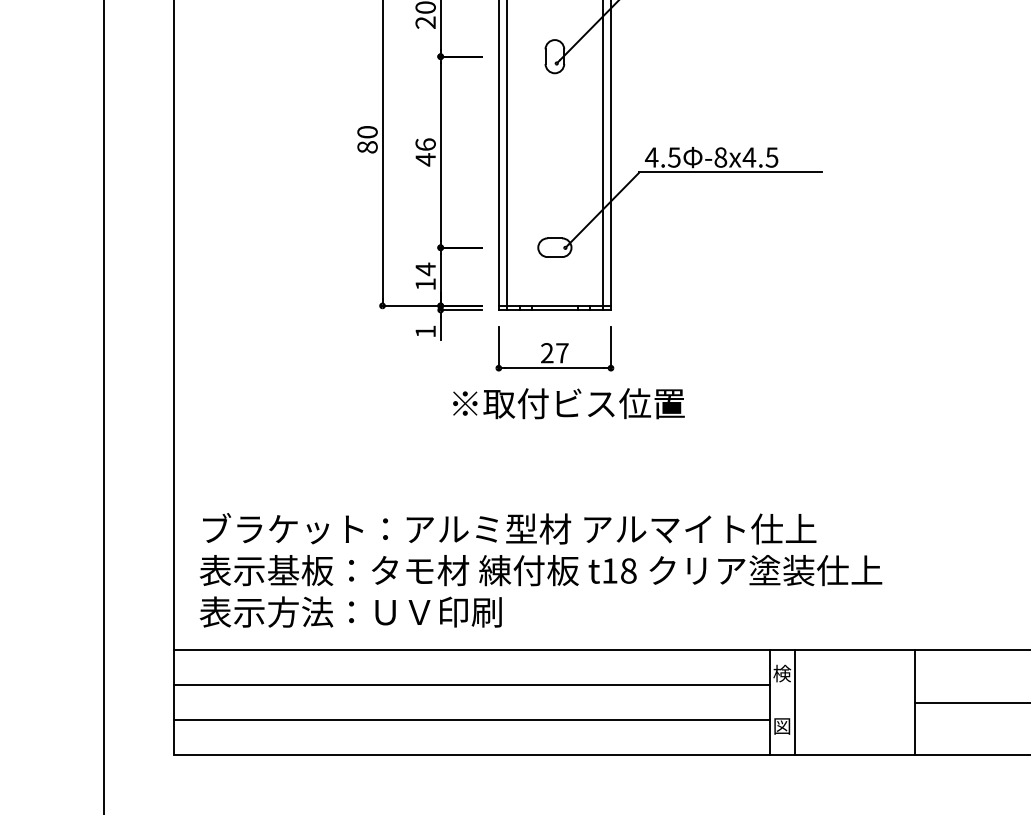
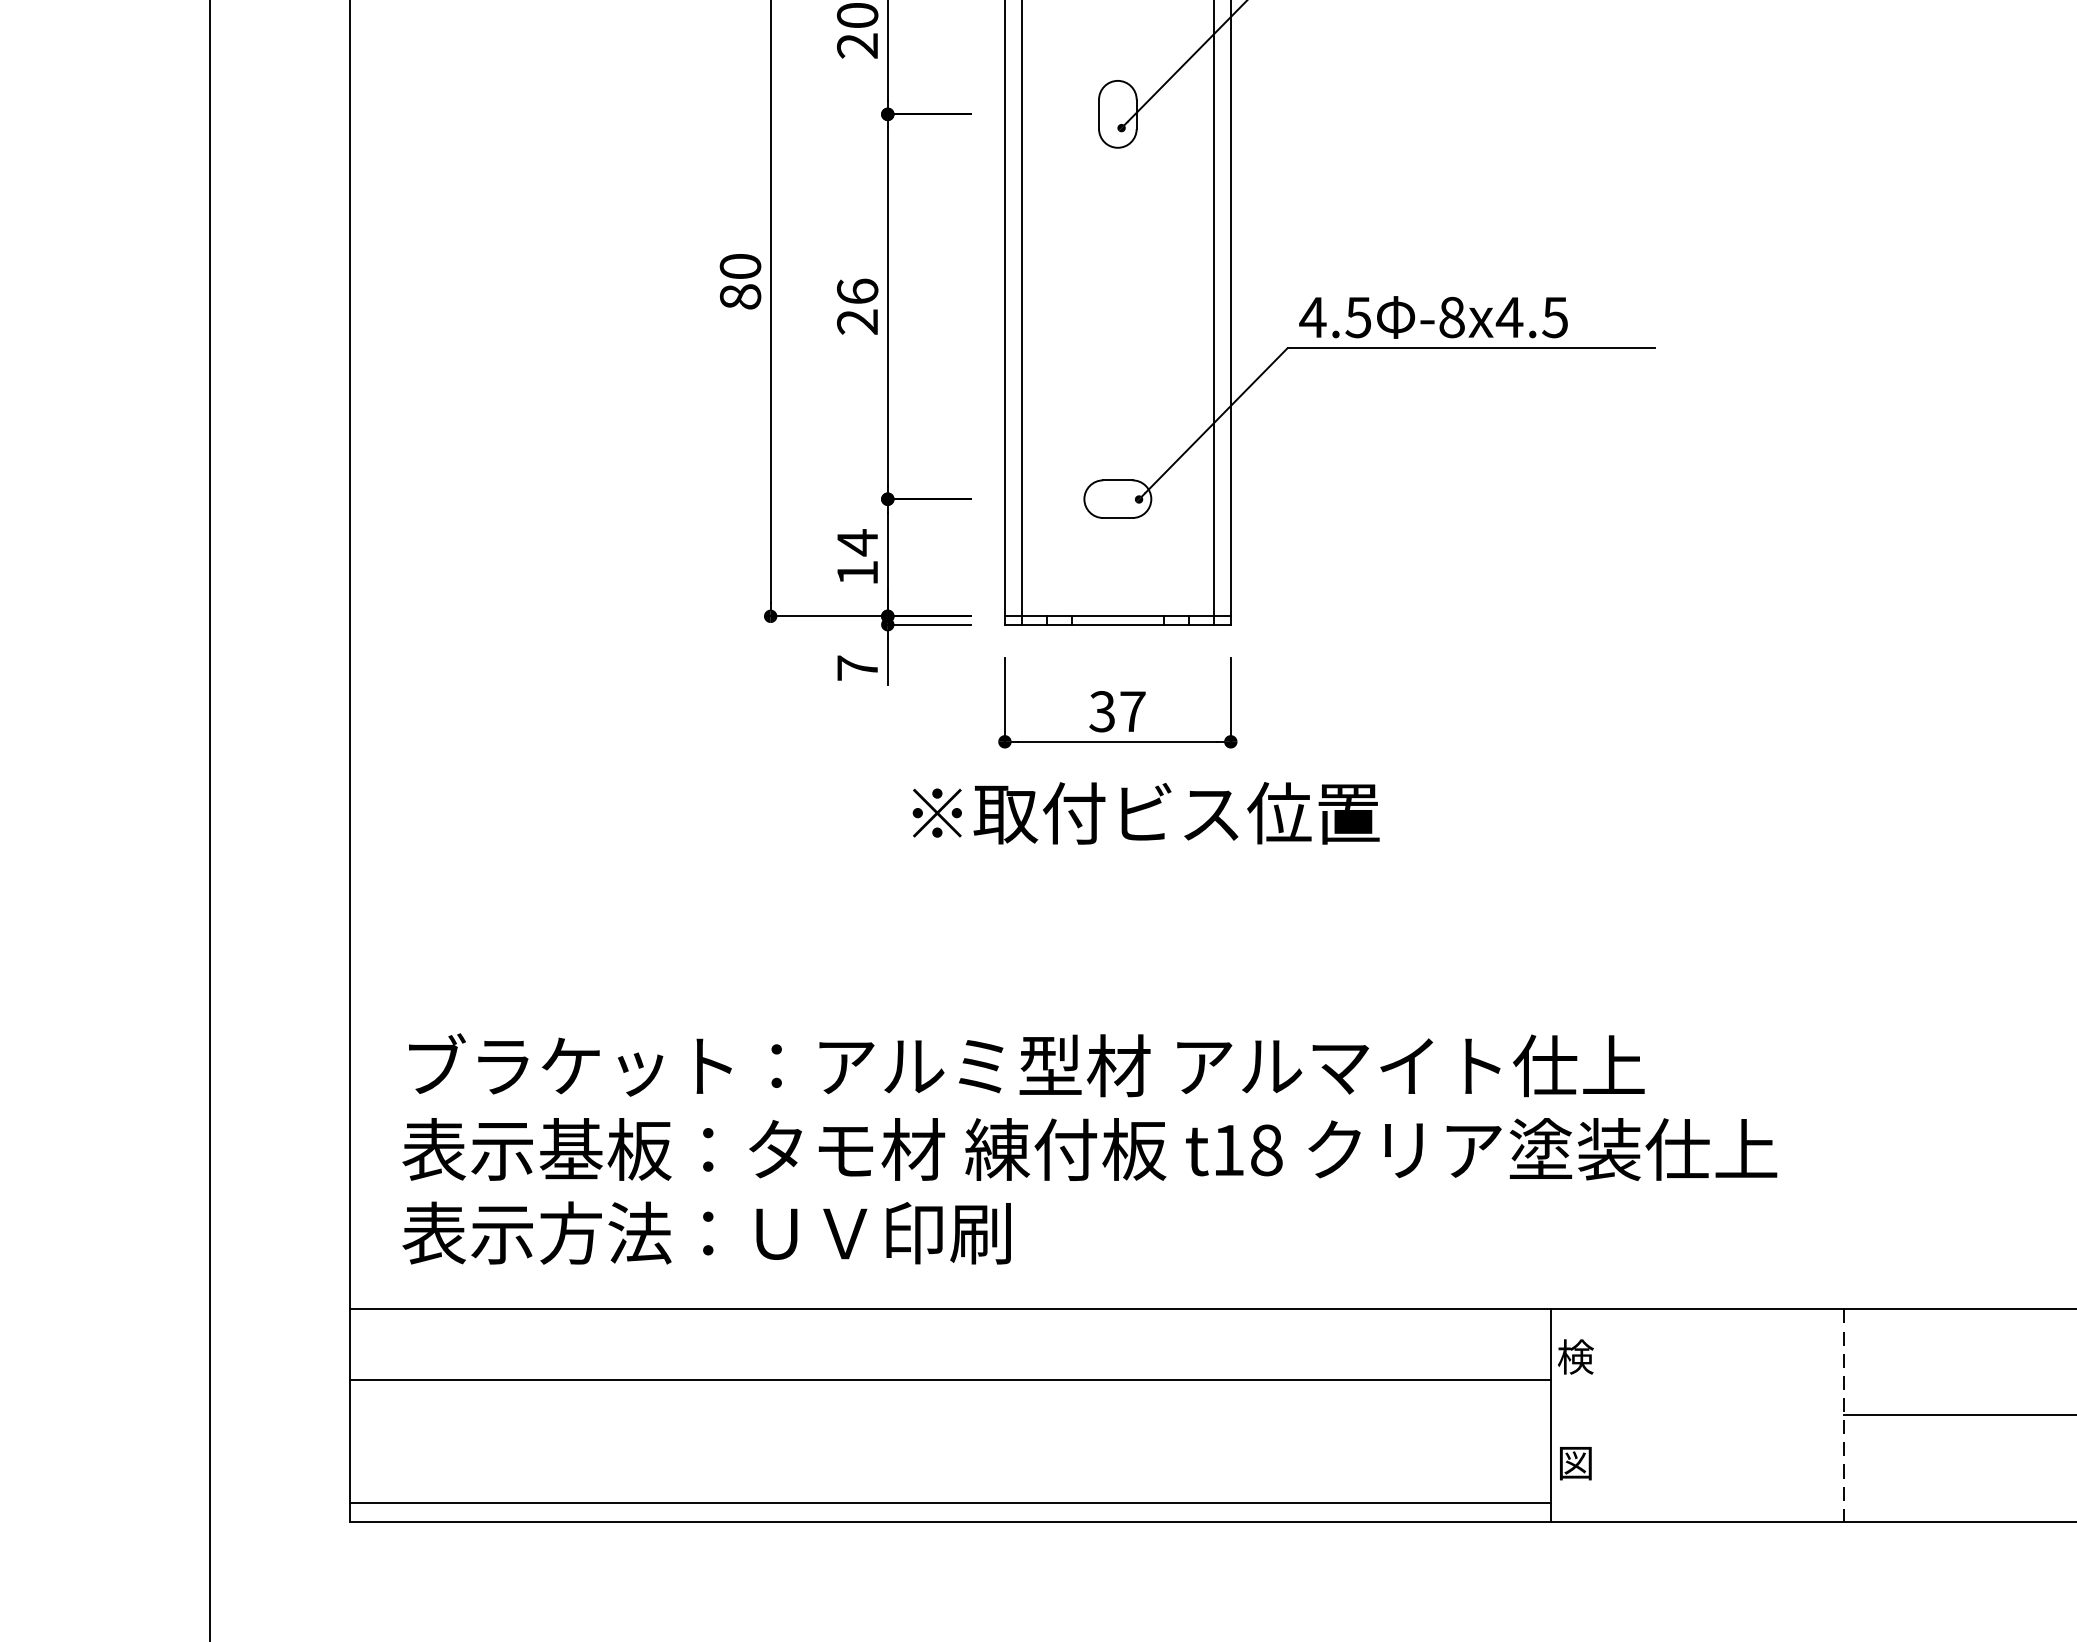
text: (425, 159) -> (857, 321), 46 -> 26
text: (425, 331) -> (857, 667), 1 -> 7
text: (546, 353) -> (1100, 712), 27 -> 37
line: (794, 702) -> (1600, 1415), removed
line: (915, 702) -> (1844, 1415), solid -> dashed
line: (471, 720) -> (949, 1503), moved

